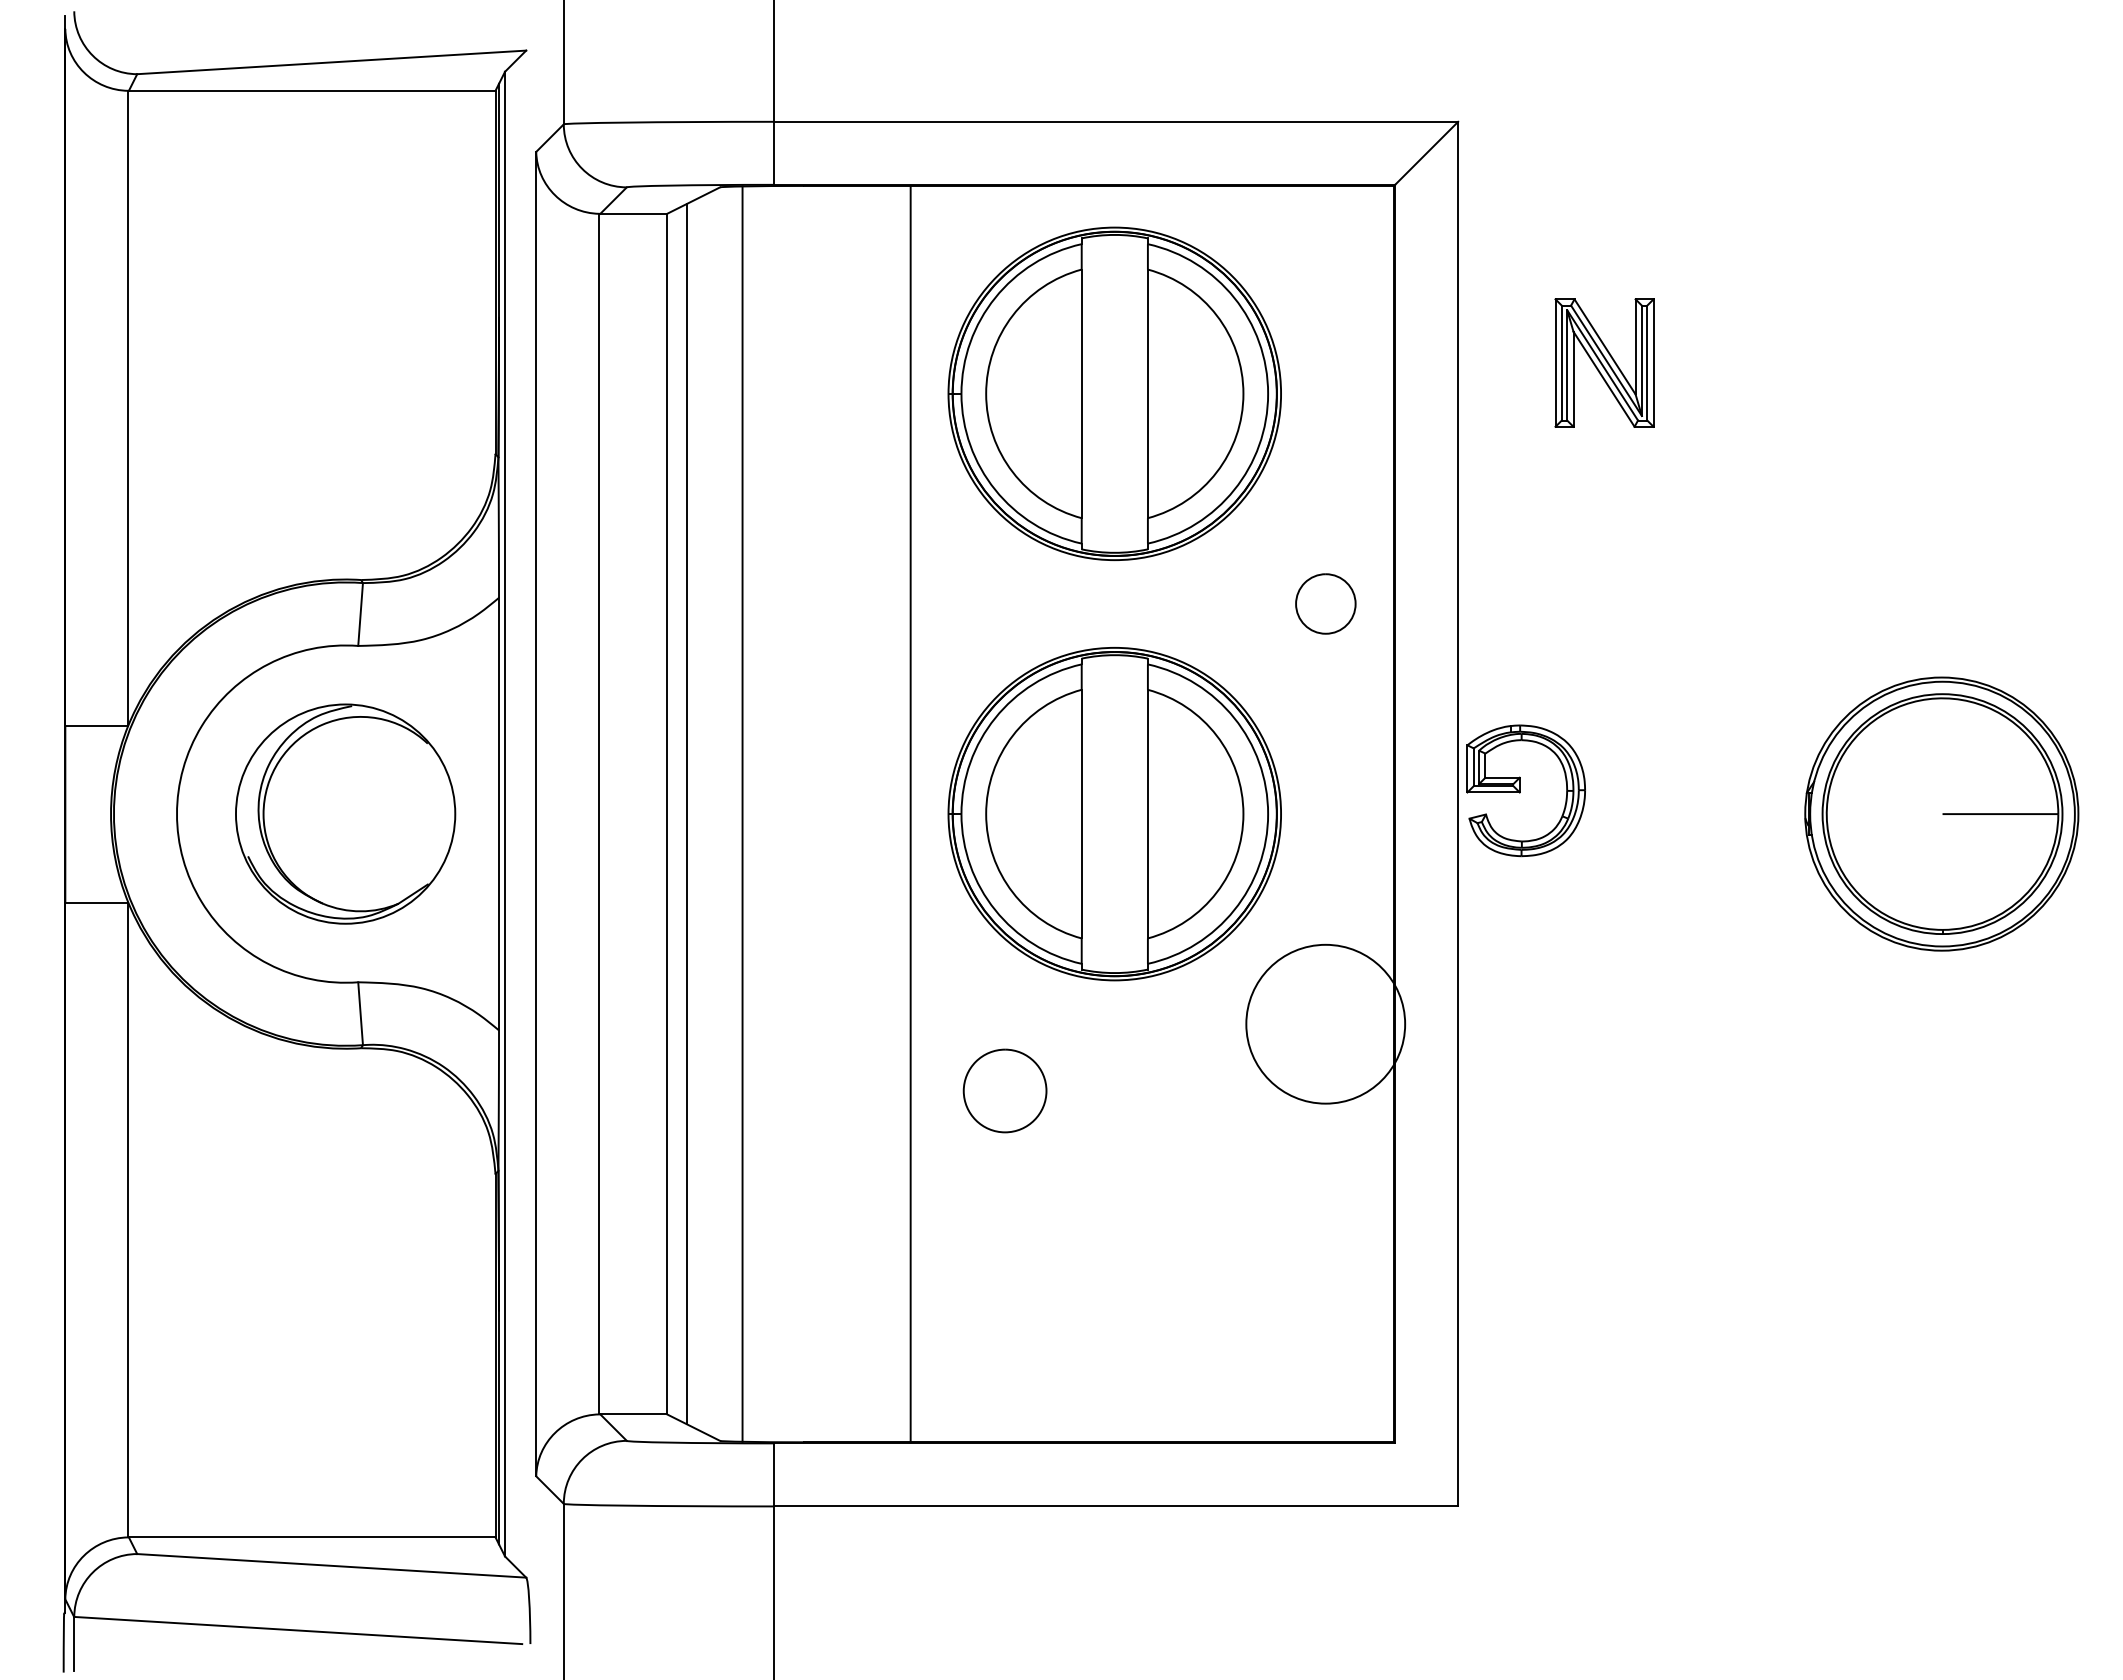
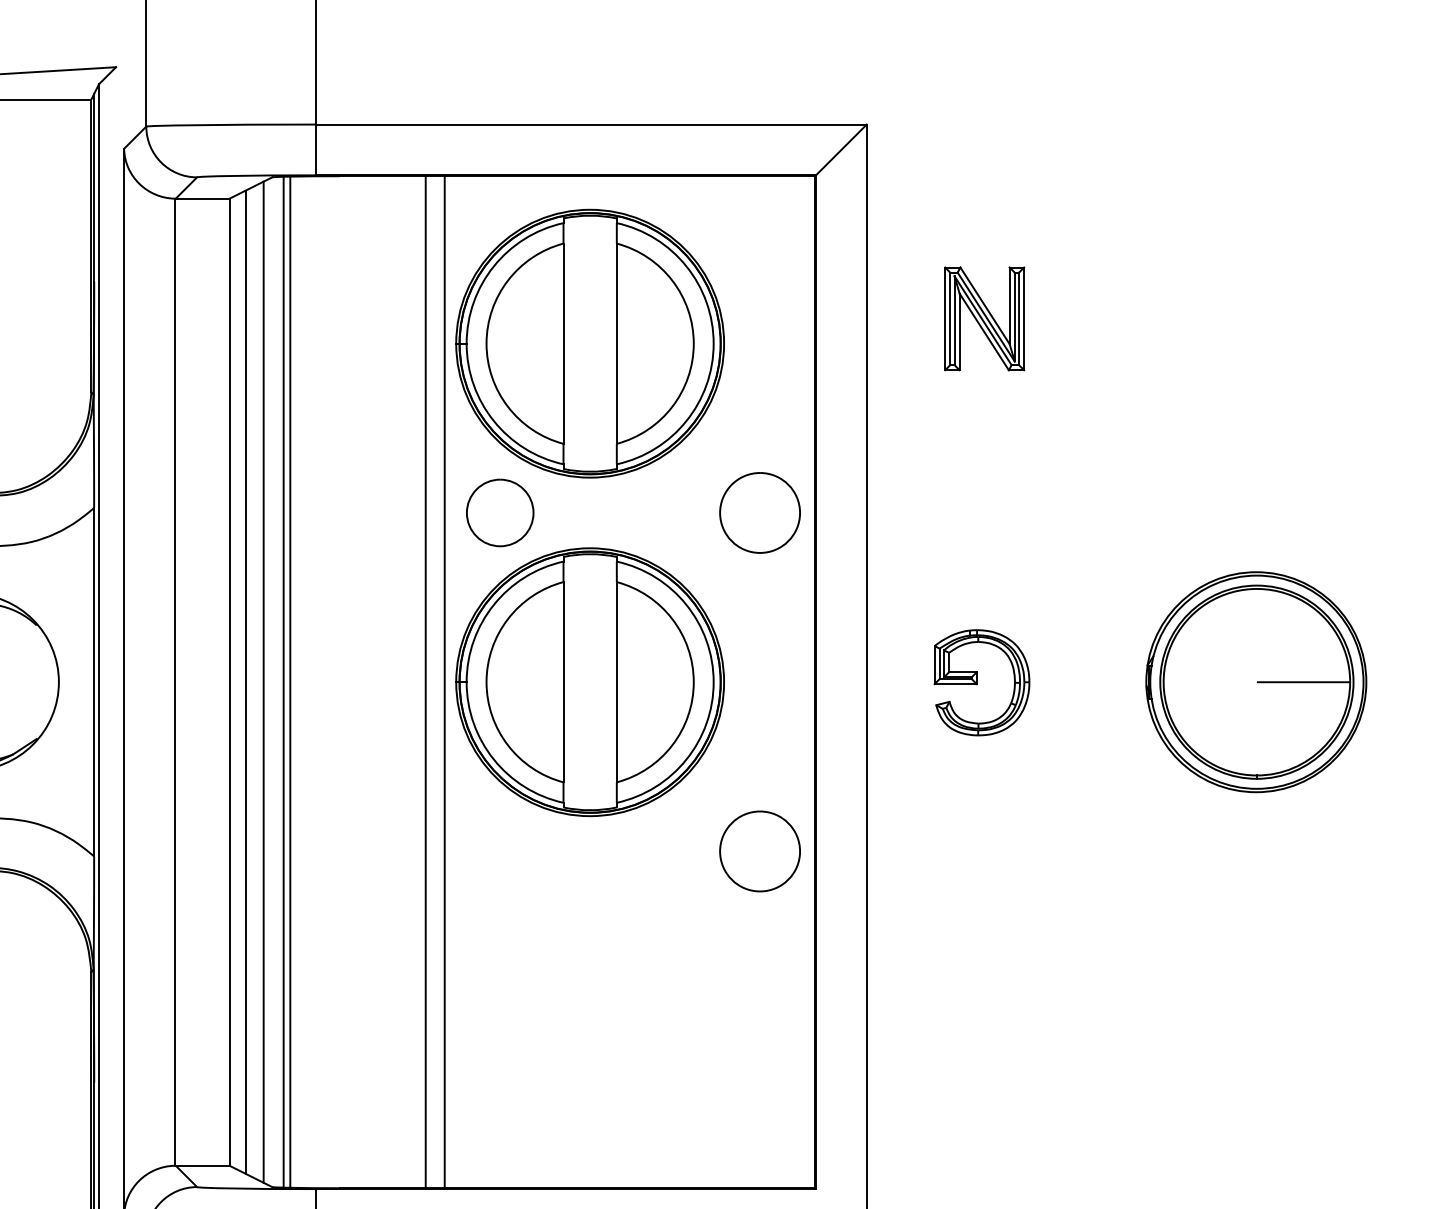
part: (1325, 603) -> (759, 512), size x1.67
part: (1525, 790) -> (981, 682), moved
line: (709, 813) -> (263, 681), added
line: (734, 813) -> (283, 681), added
line: (934, 813) -> (444, 681), added
circle: (1325, 1023) -> (759, 850), size x0.62
part: (1004, 1090) -> (499, 512), moved

